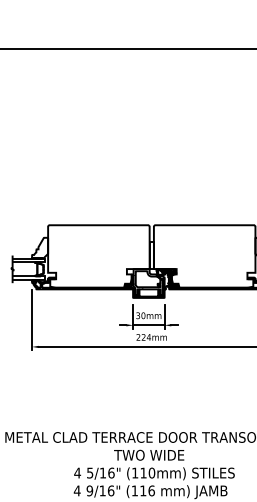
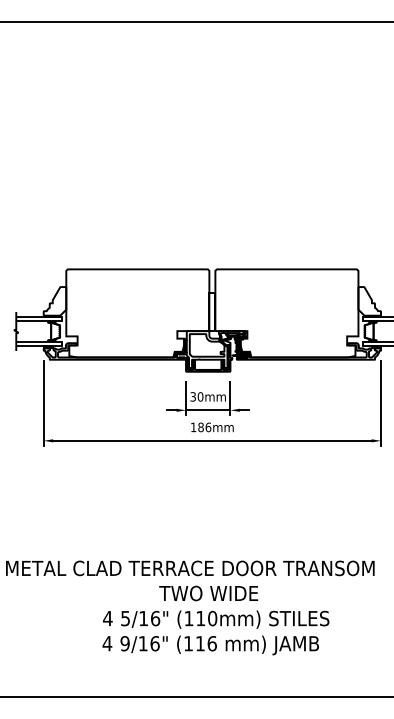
text: (143, 337) -> (200, 427), 224mm -> 186mm

